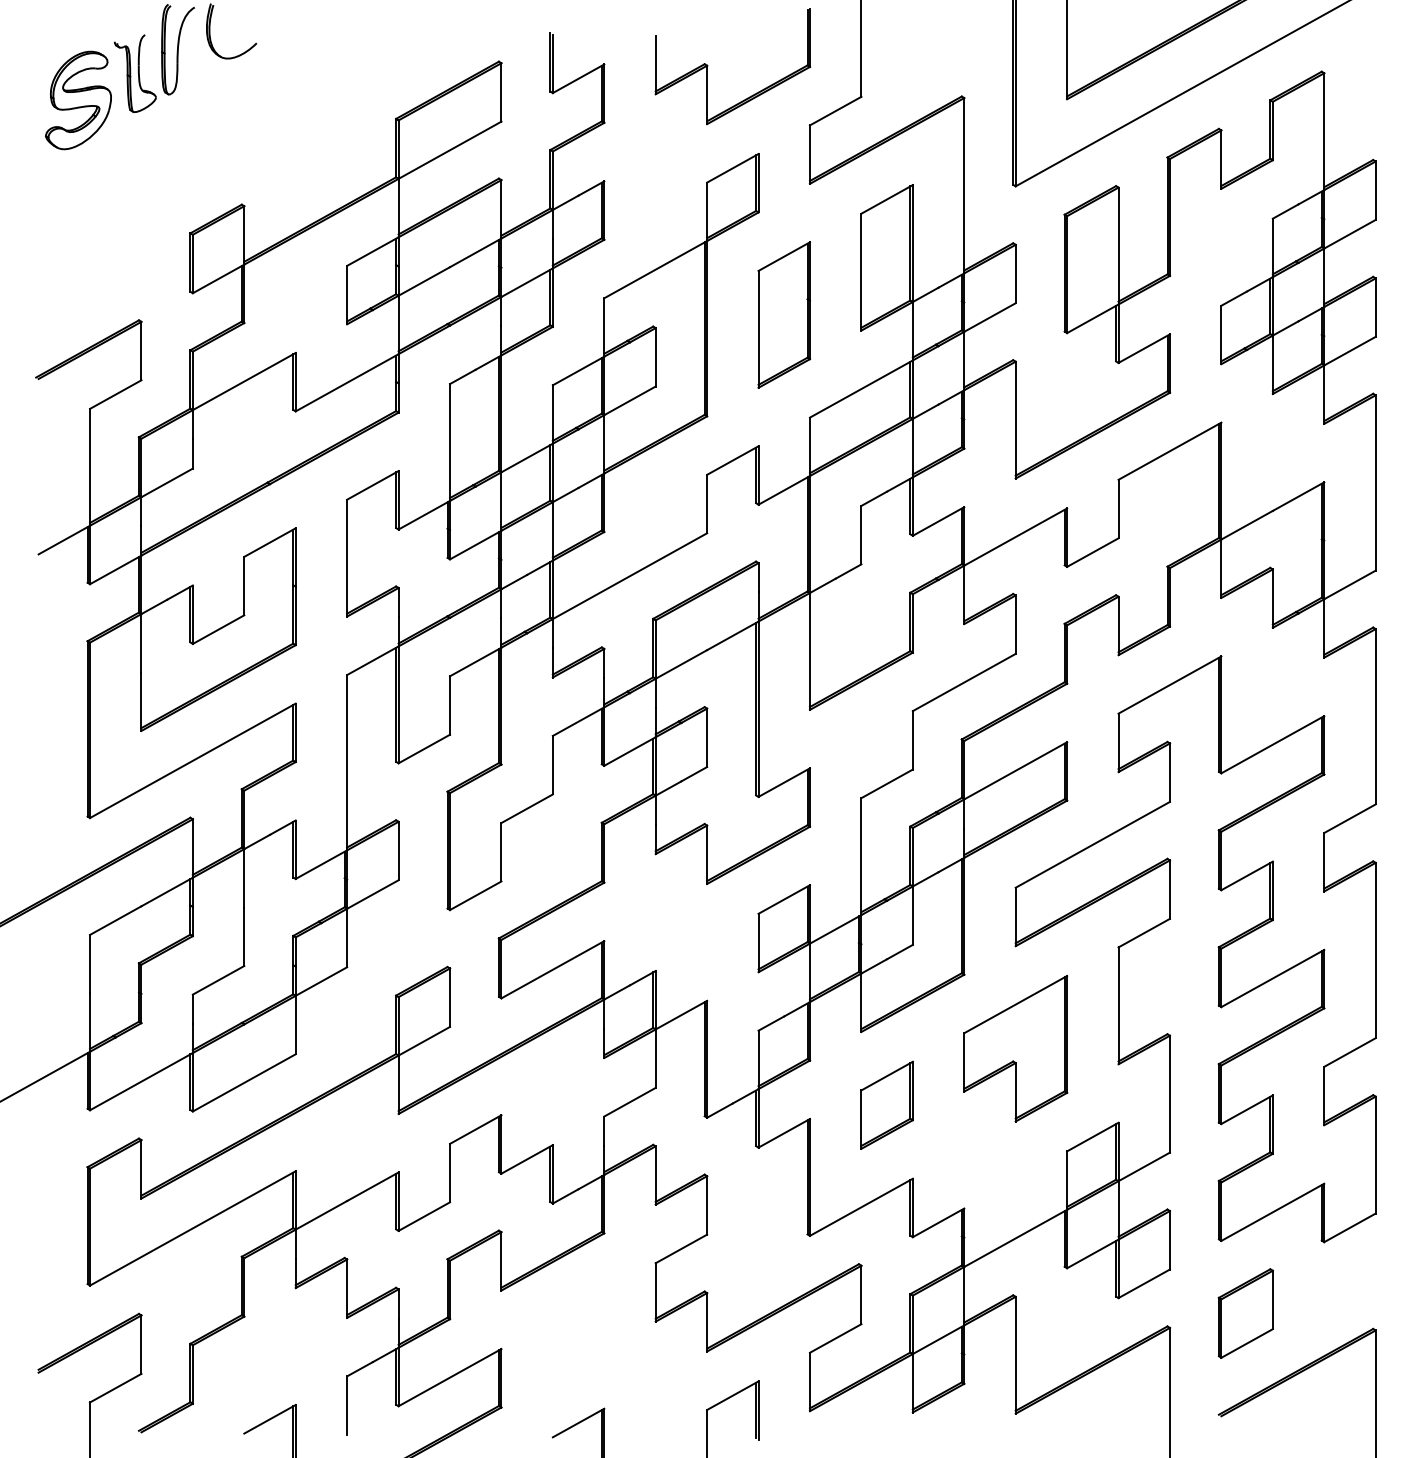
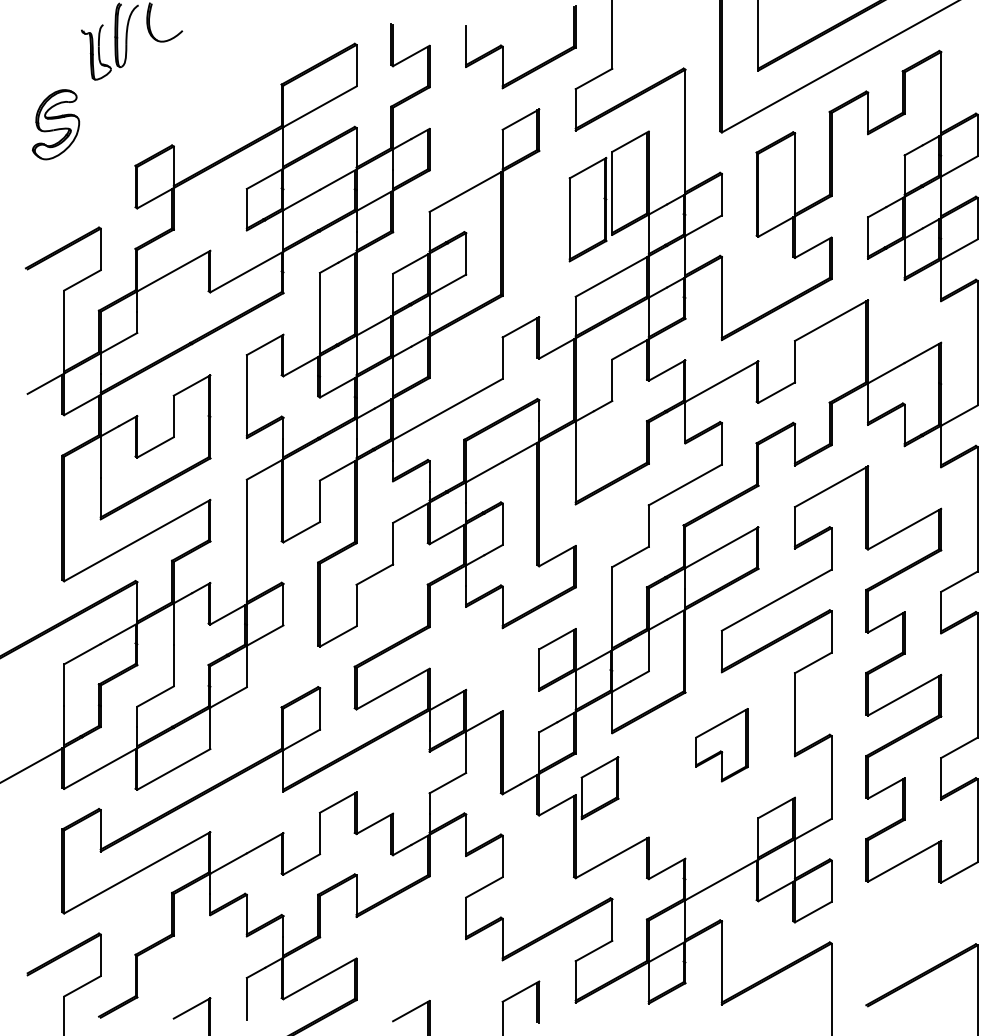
part: (78, 100) -> (56, 124), moved
part: (784, 314) -> (588, 209), moved
part: (1015, 1048) -> (721, 745), size x0.7
part: (886, 1104) -> (599, 787), moved
part: (1245, 1313) -> (885, 933), removed

